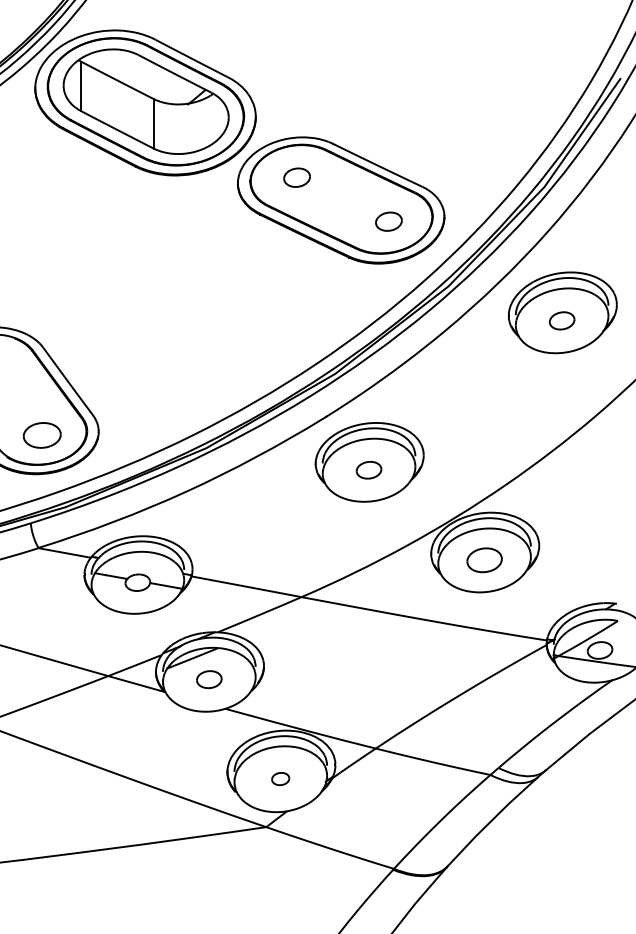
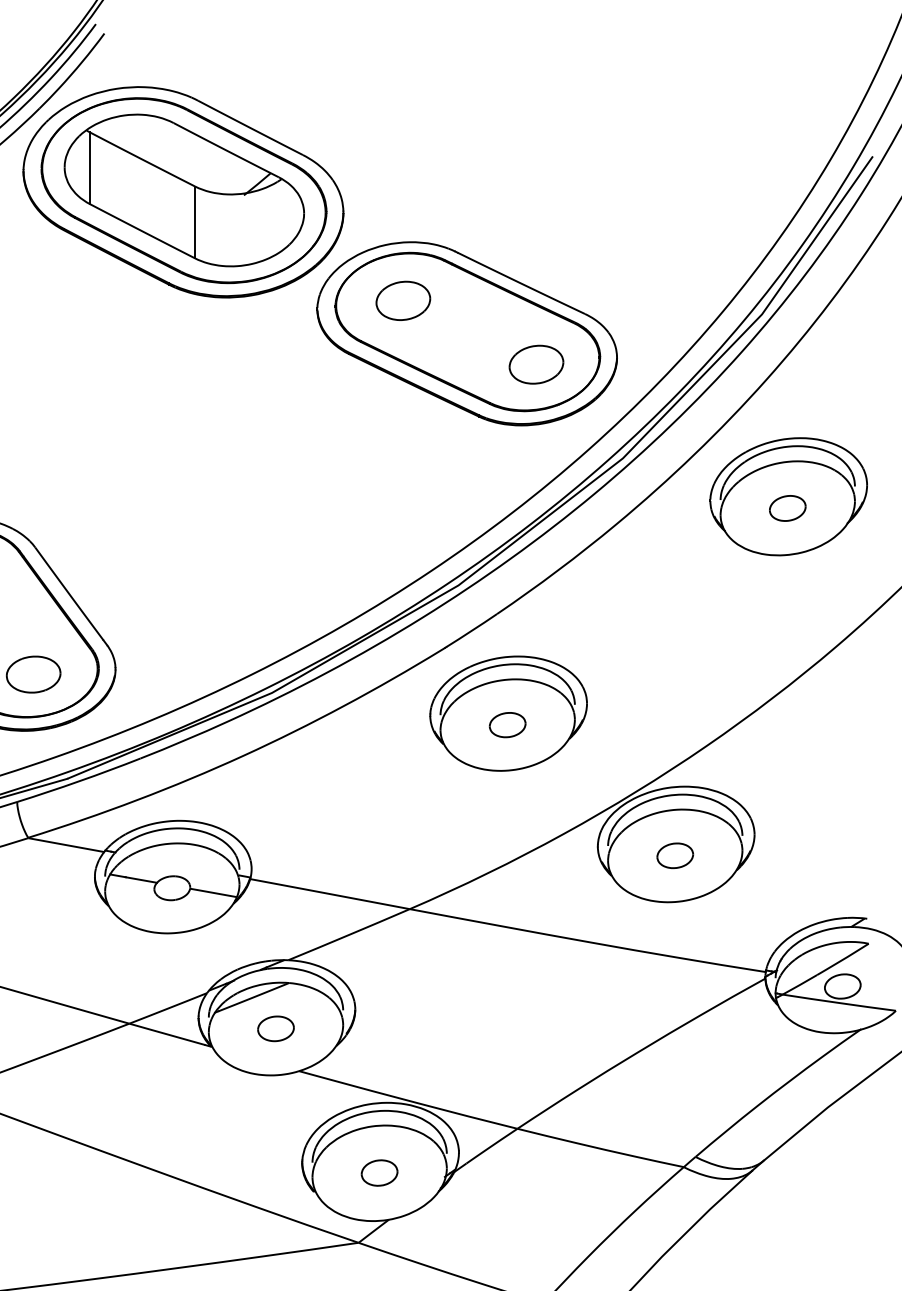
part: (296, 177) -> (402, 300), size x1.43
part: (388, 221) -> (535, 364), size x1.43
part: (484, 560) -> (675, 856), size x0.71
part: (280, 778) -> (379, 1172), size x1.43

